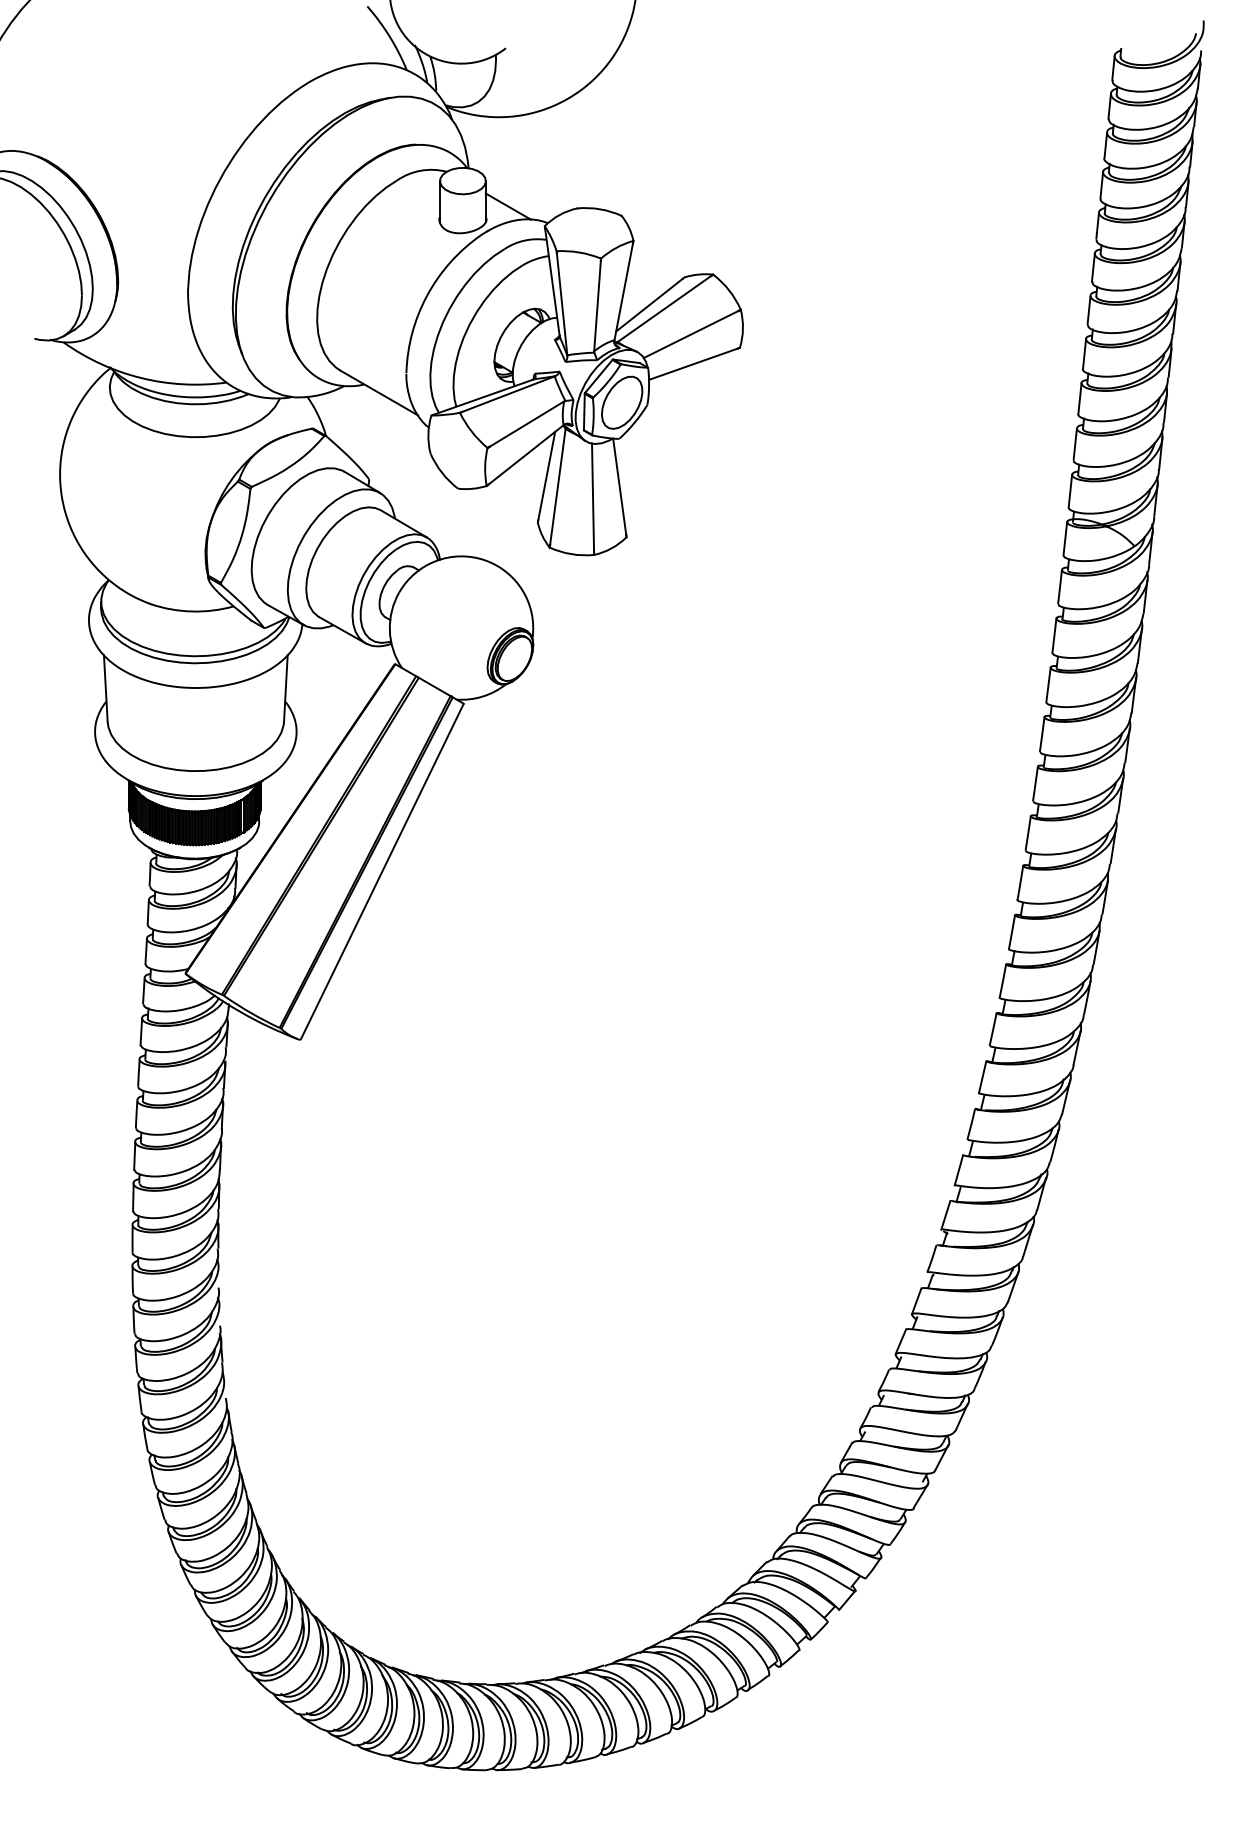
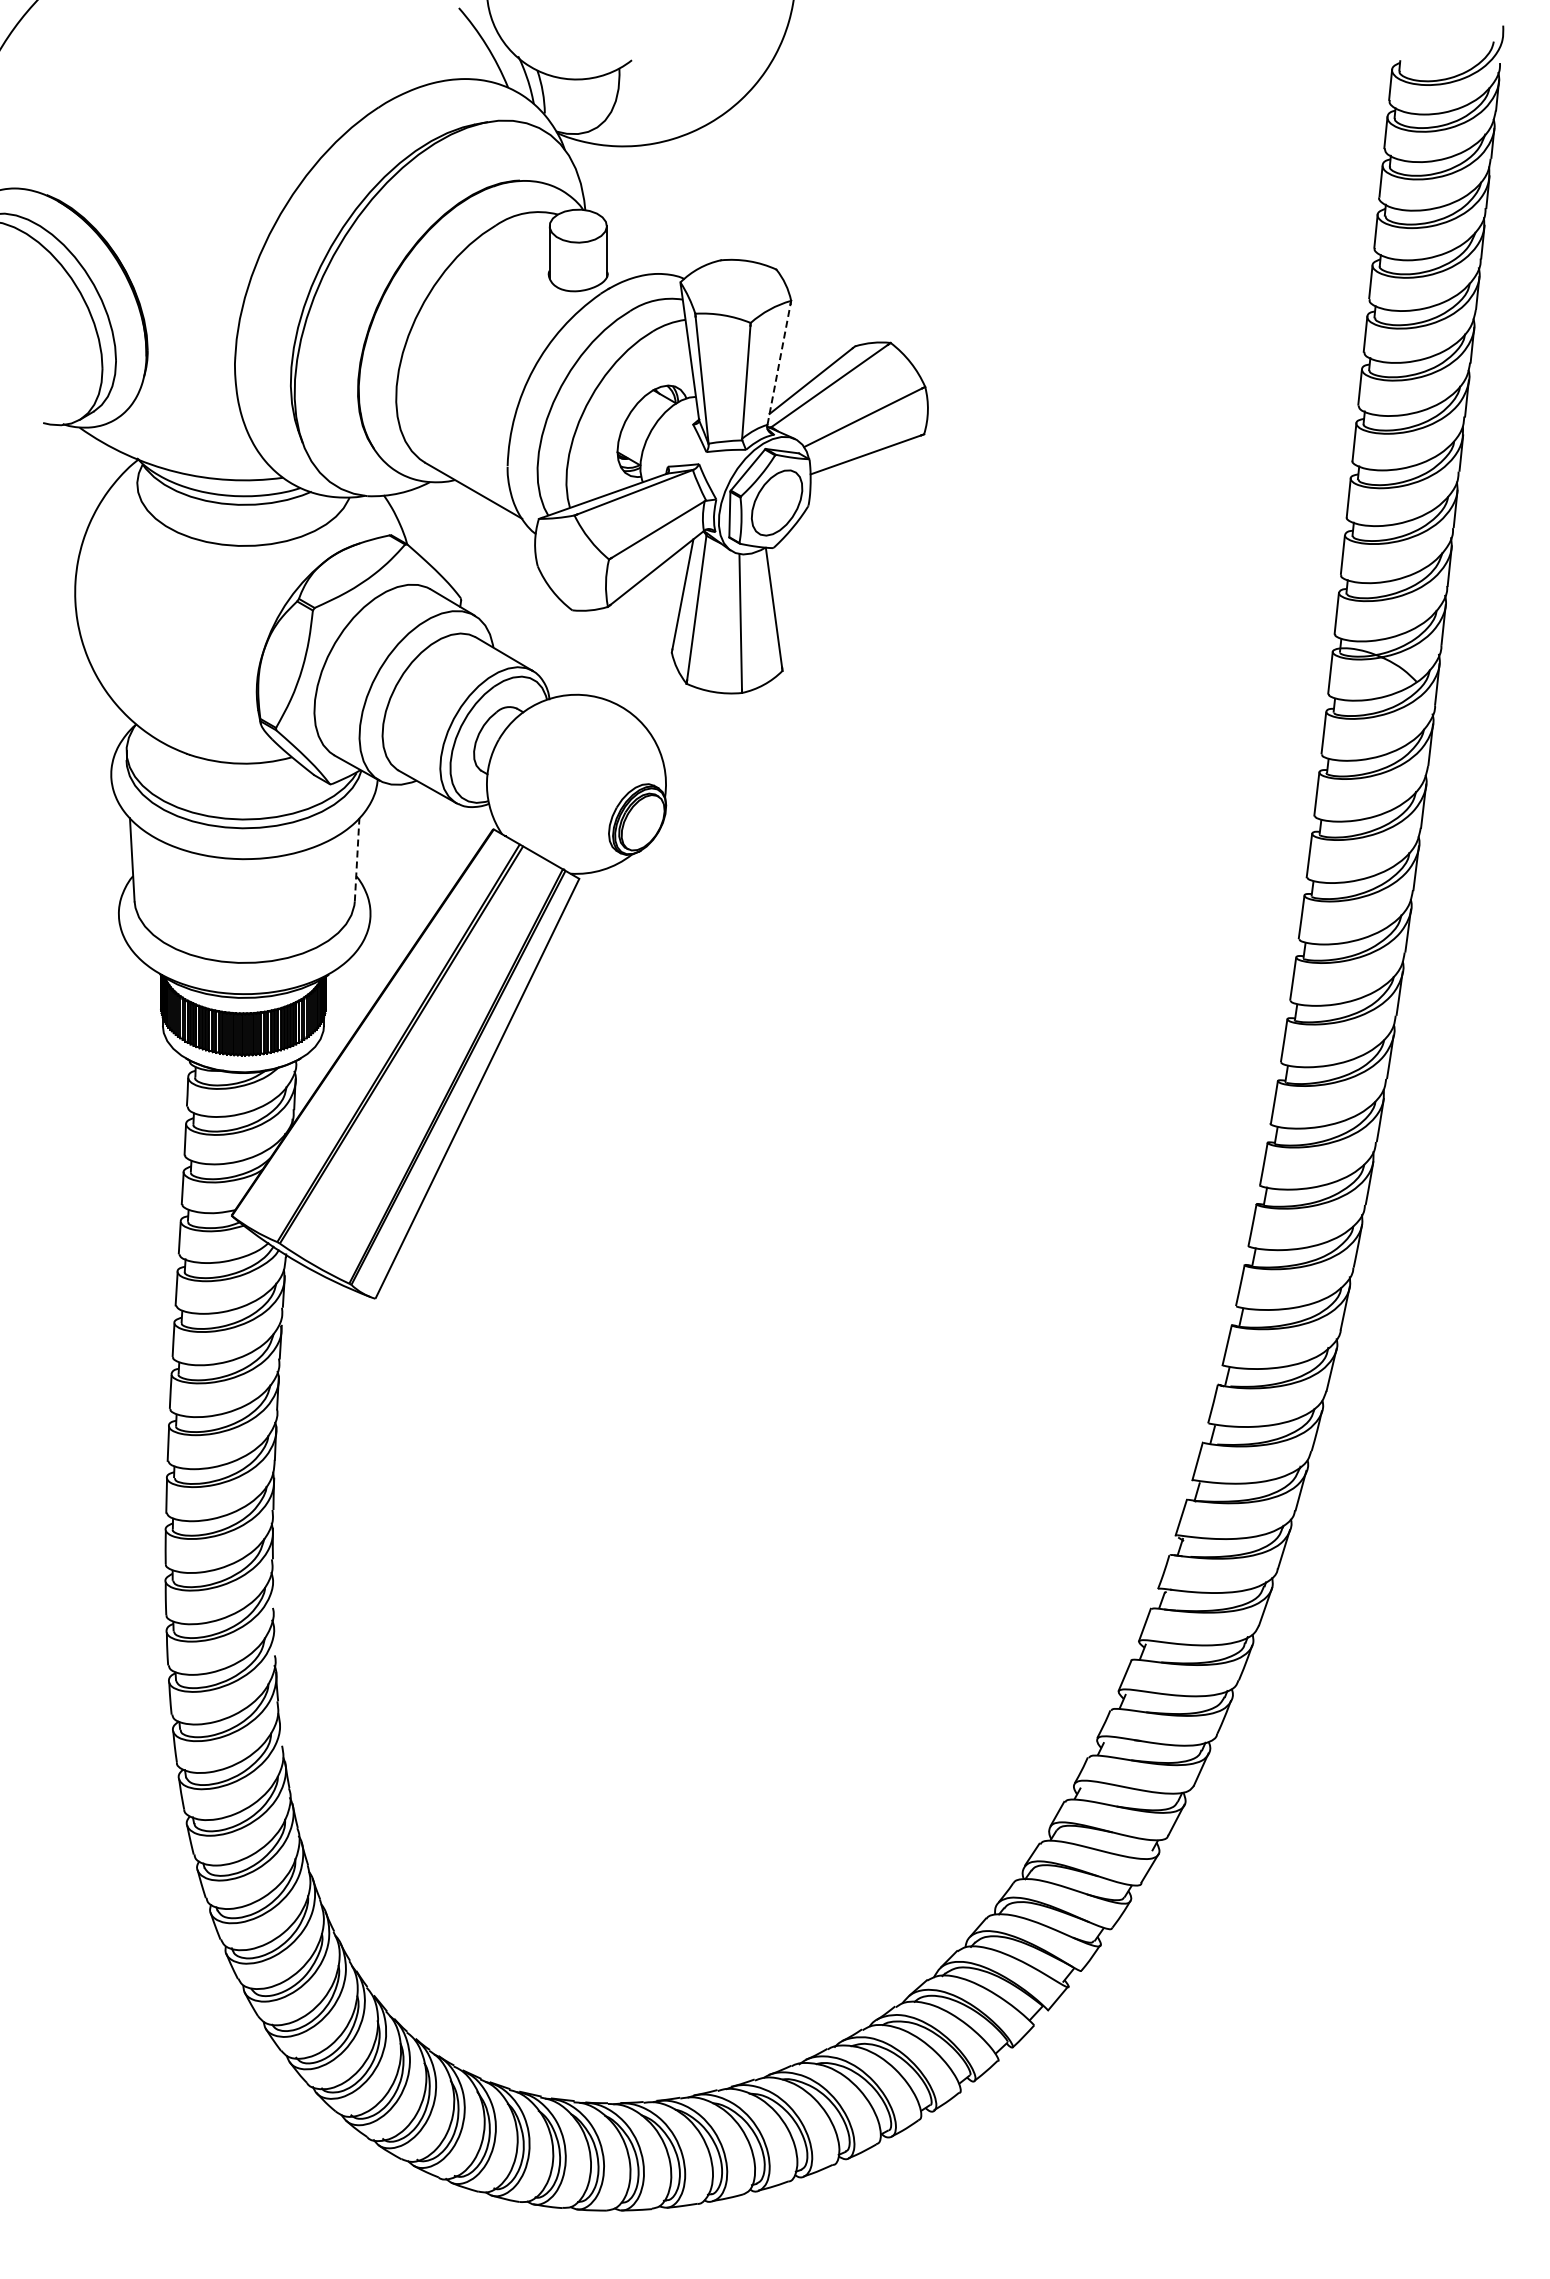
line: (507, 206) -> (634, 257), removed
line: (624, 291) -> (779, 364), solid -> dashed
line: (286, 688) -> (357, 859), solid -> dashed

